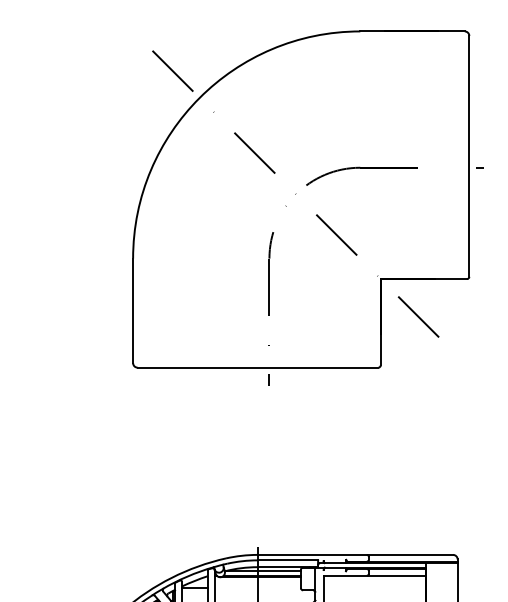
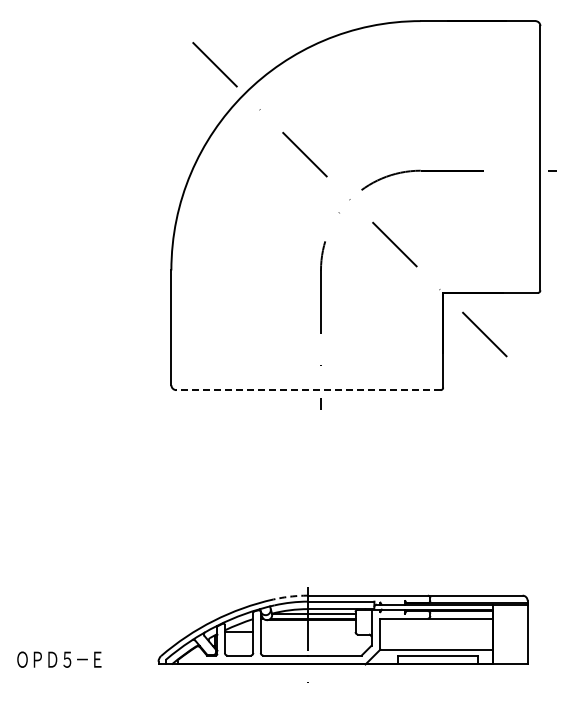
line: (258, 367) -> (308, 390), solid -> dashed
arc: (241, 555) -> (290, 596), solid -> dashed

